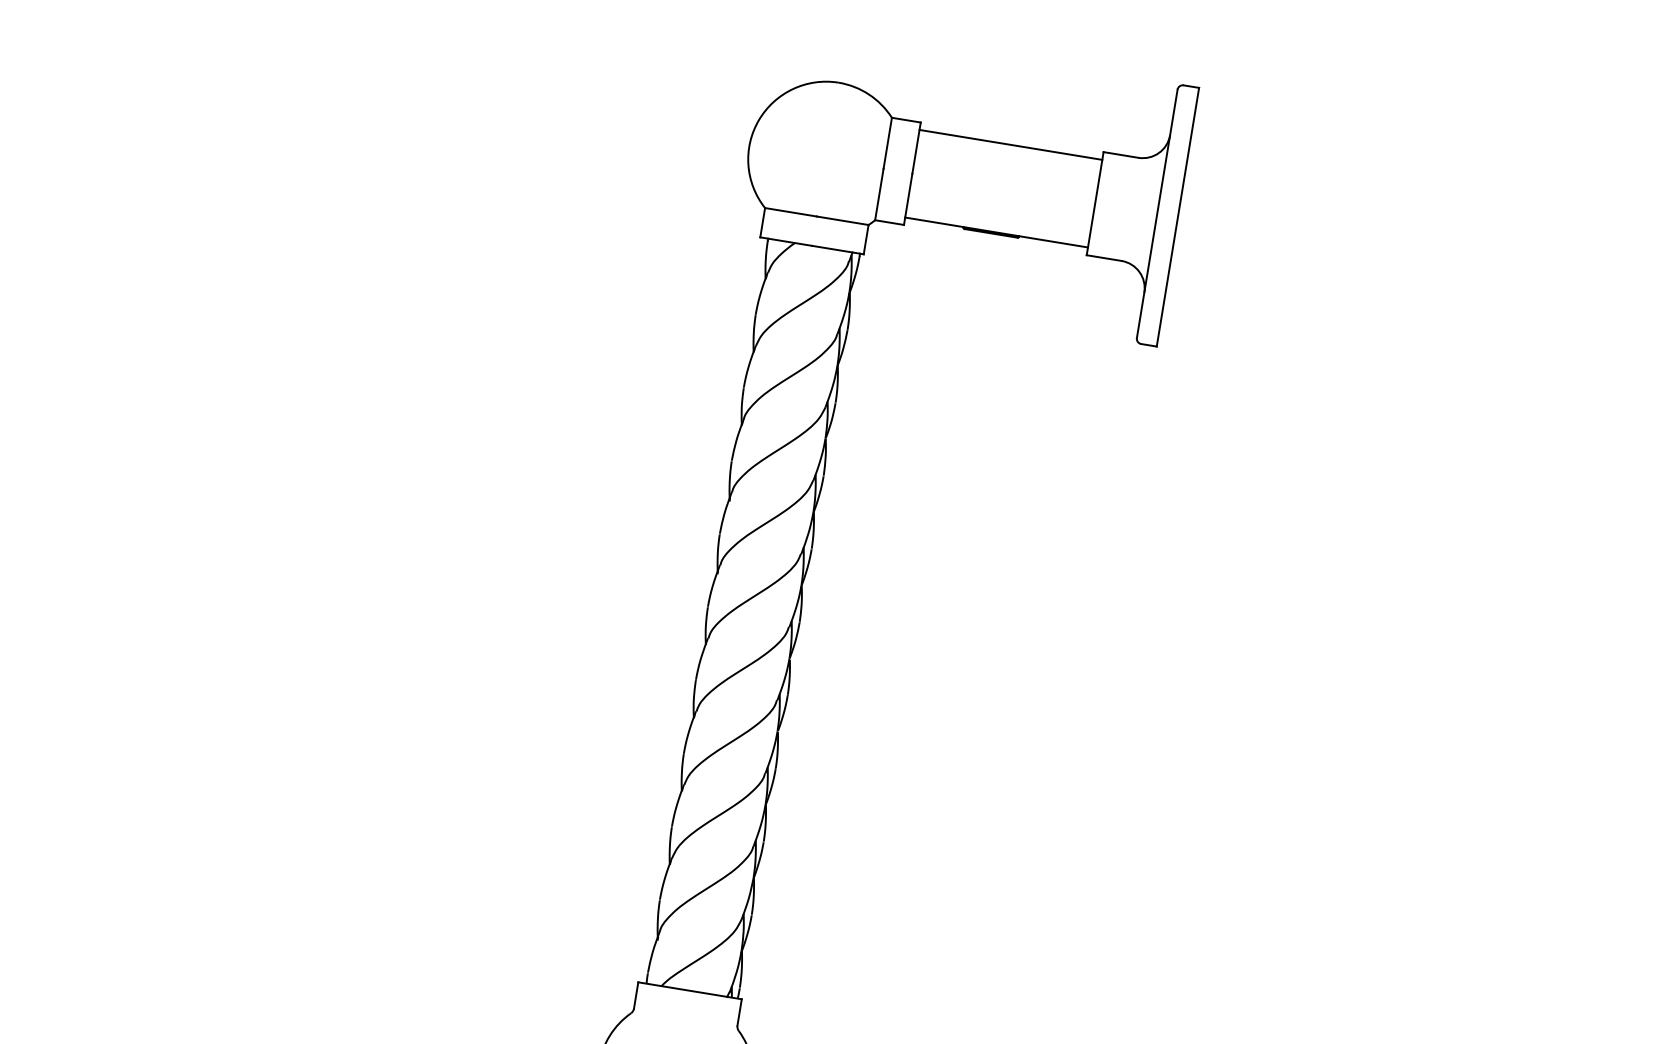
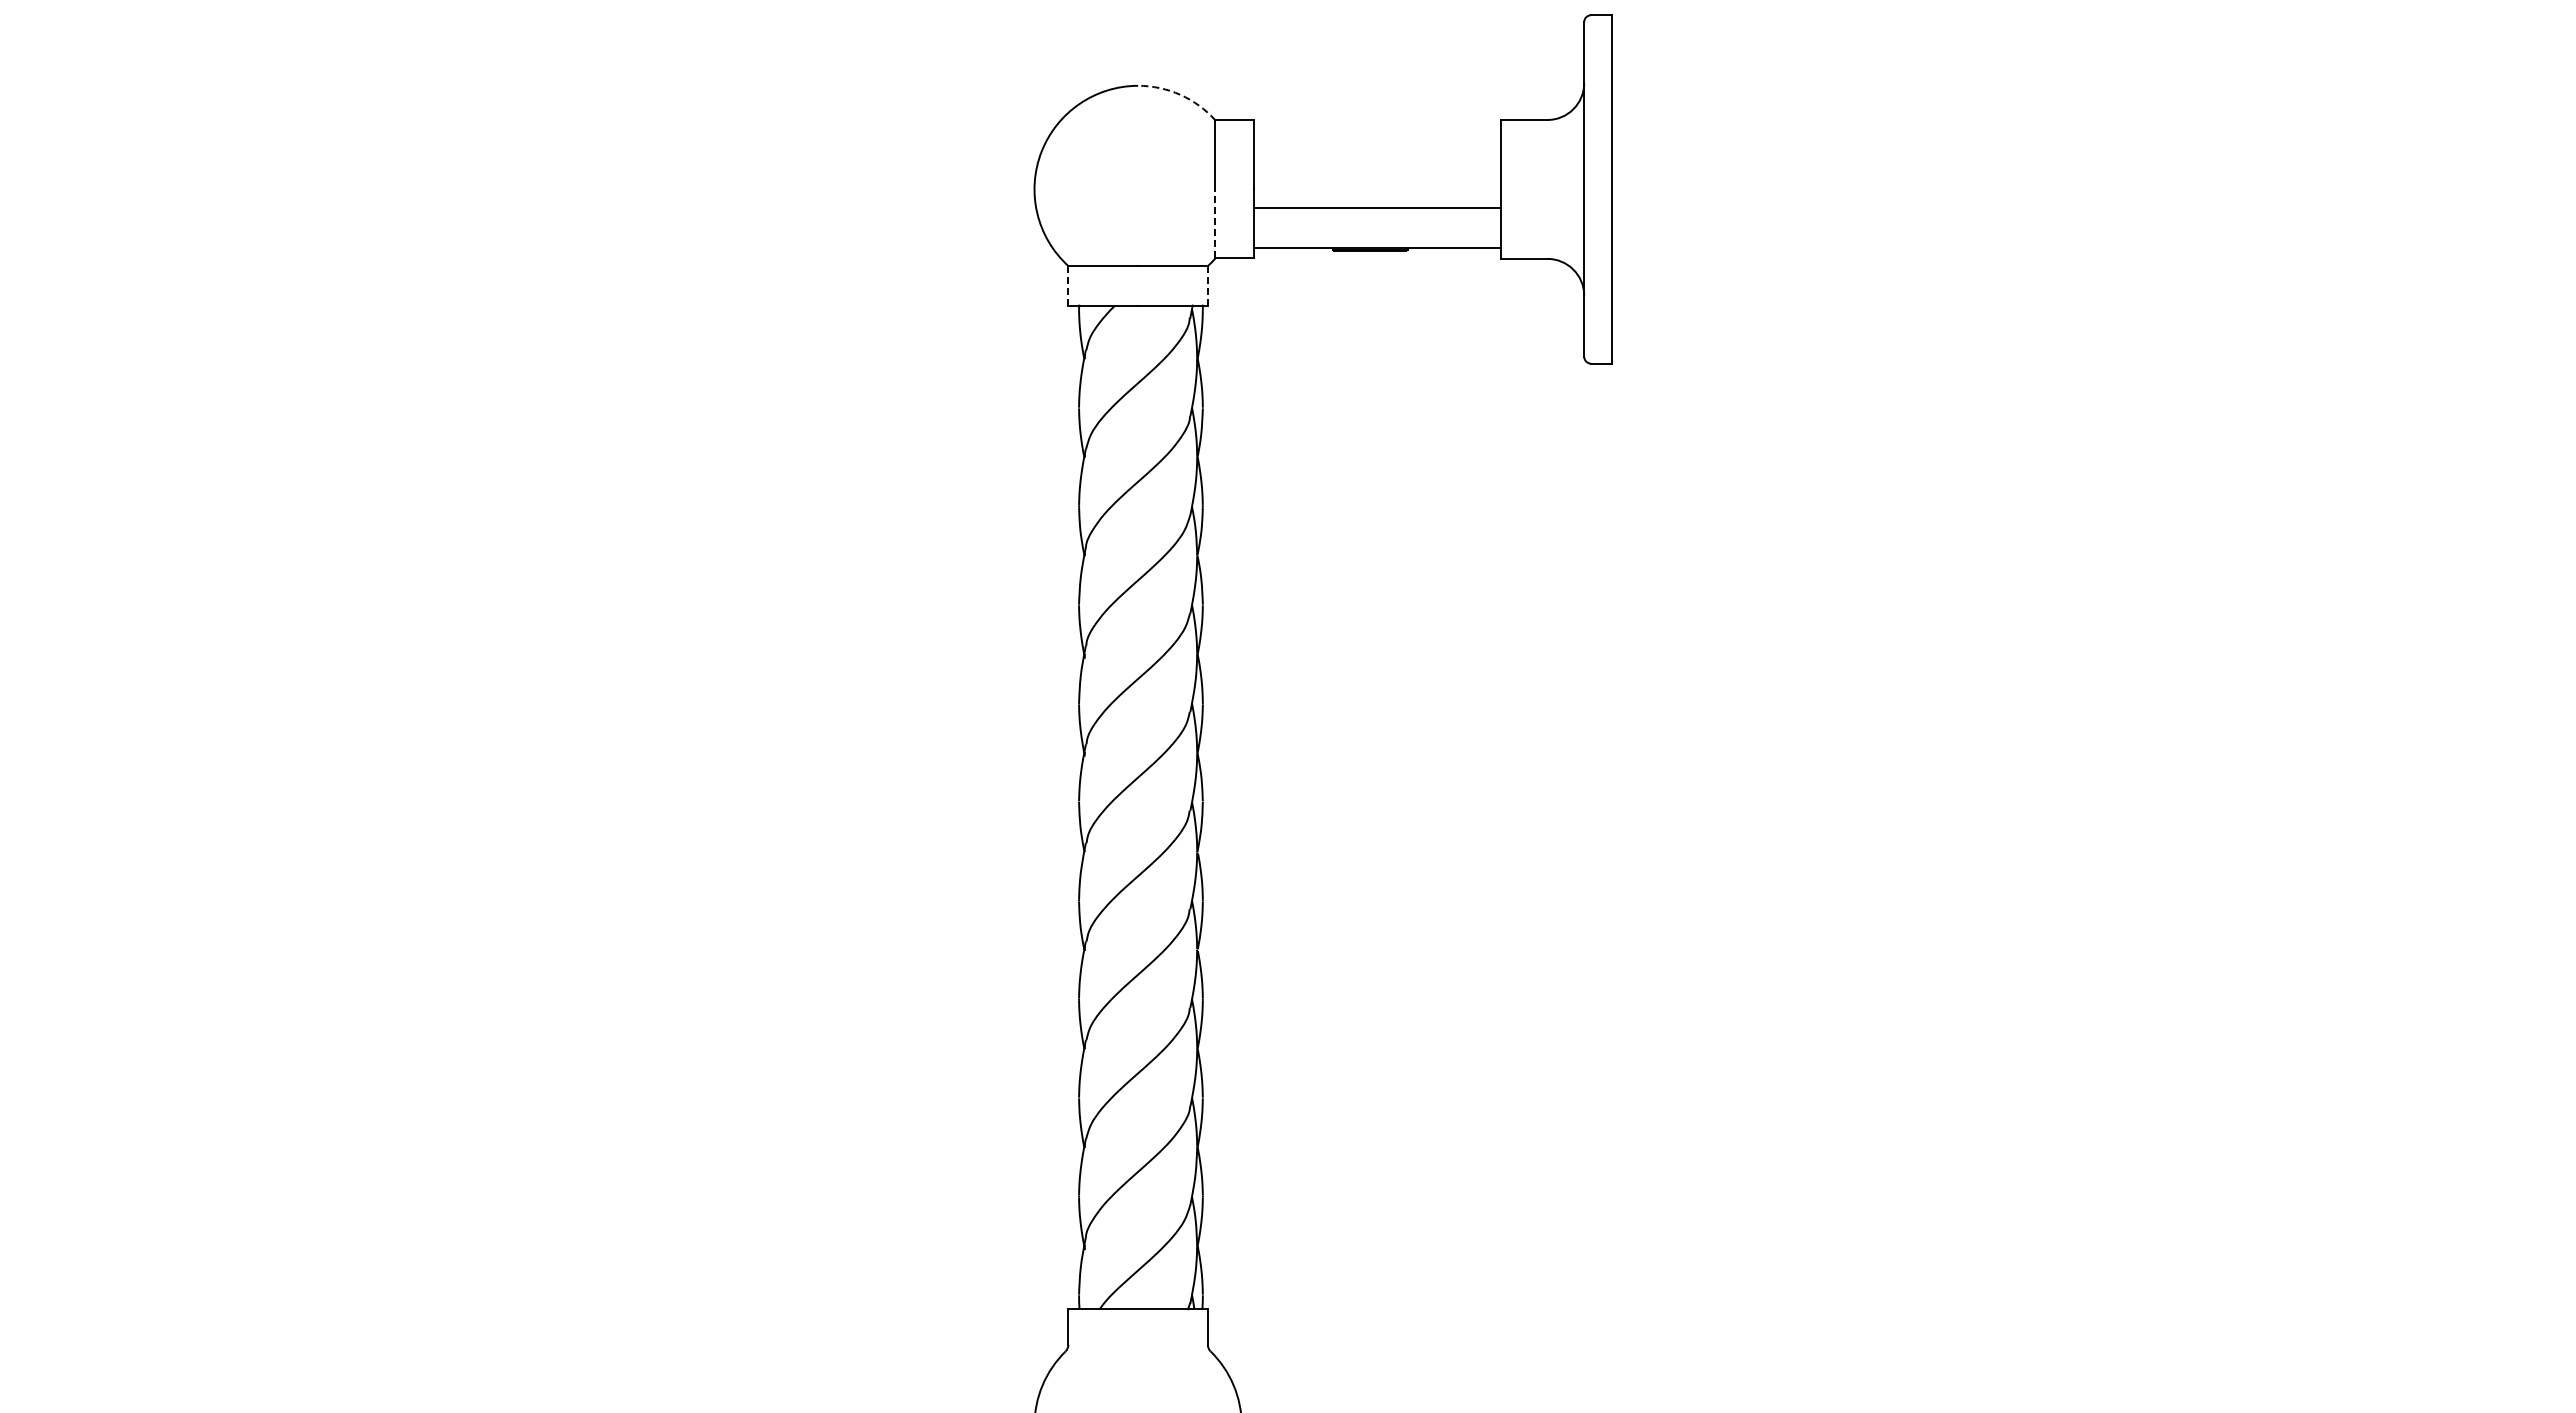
arc: (869, 94) -> (1180, 94), solid -> dashed
line: (1010, 144) -> (1377, 208), moved
line: (879, 194) -> (1215, 223), solid -> dashed
line: (762, 222) -> (1068, 285), solid -> dashed
line: (865, 239) -> (1207, 285), solid -> dashed

